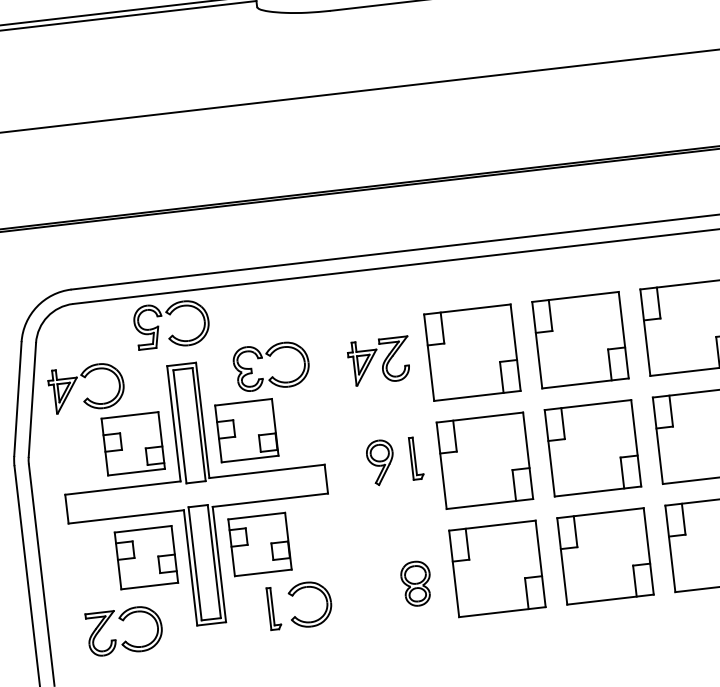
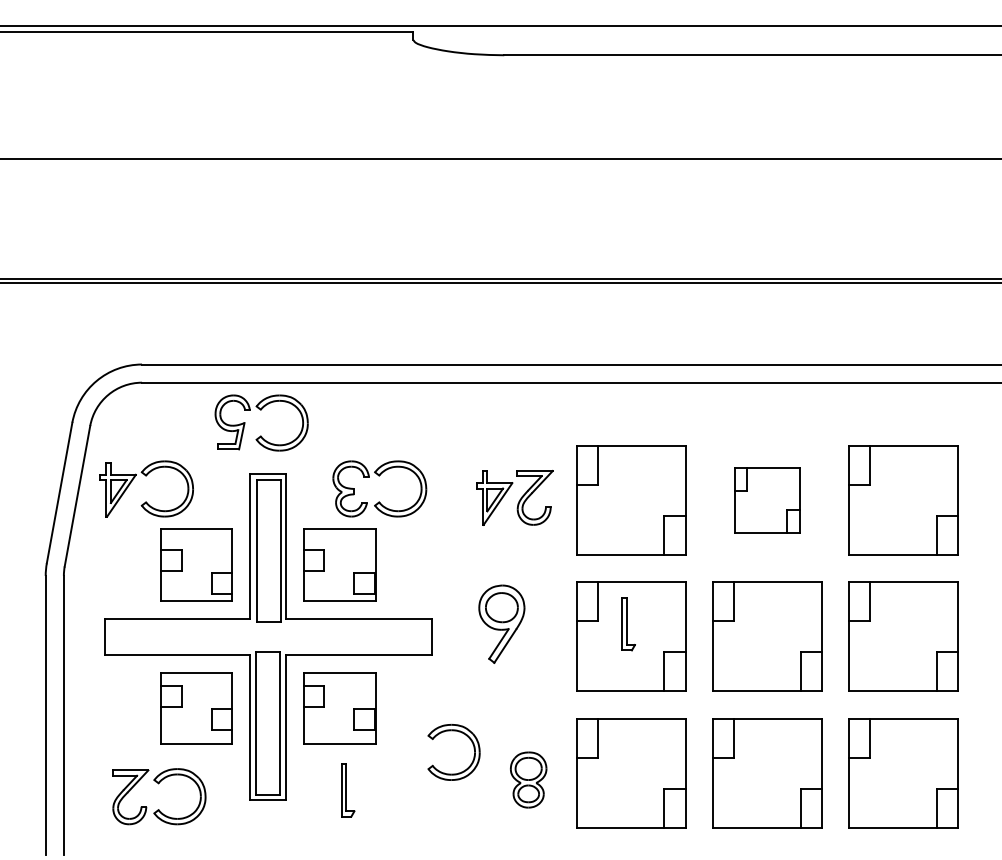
part: (580, 340) -> (767, 500), size x0.6
part: (416, 458) -> (628, 624), moved
part: (380, 462) -> (501, 623), size x1.4
part: (325, 599) -> (473, 748), moved

